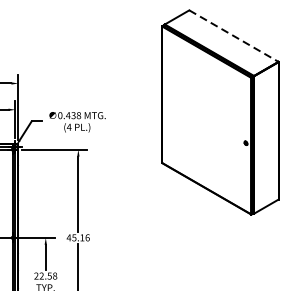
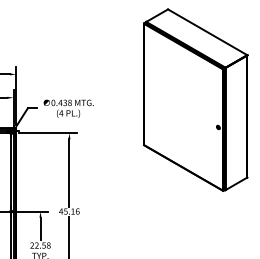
line: (233, 36) -> (207, 32), dashed -> solid

